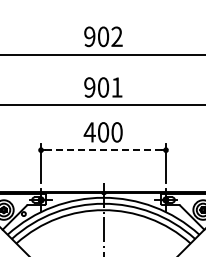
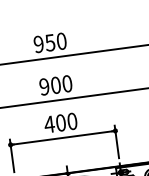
text: (109, 36) -> (55, 41), 902 -> 950
text: (116, 87) -> (66, 83), 901 -> 900
line: (103, 150) -> (63, 138), dashed -> solid

